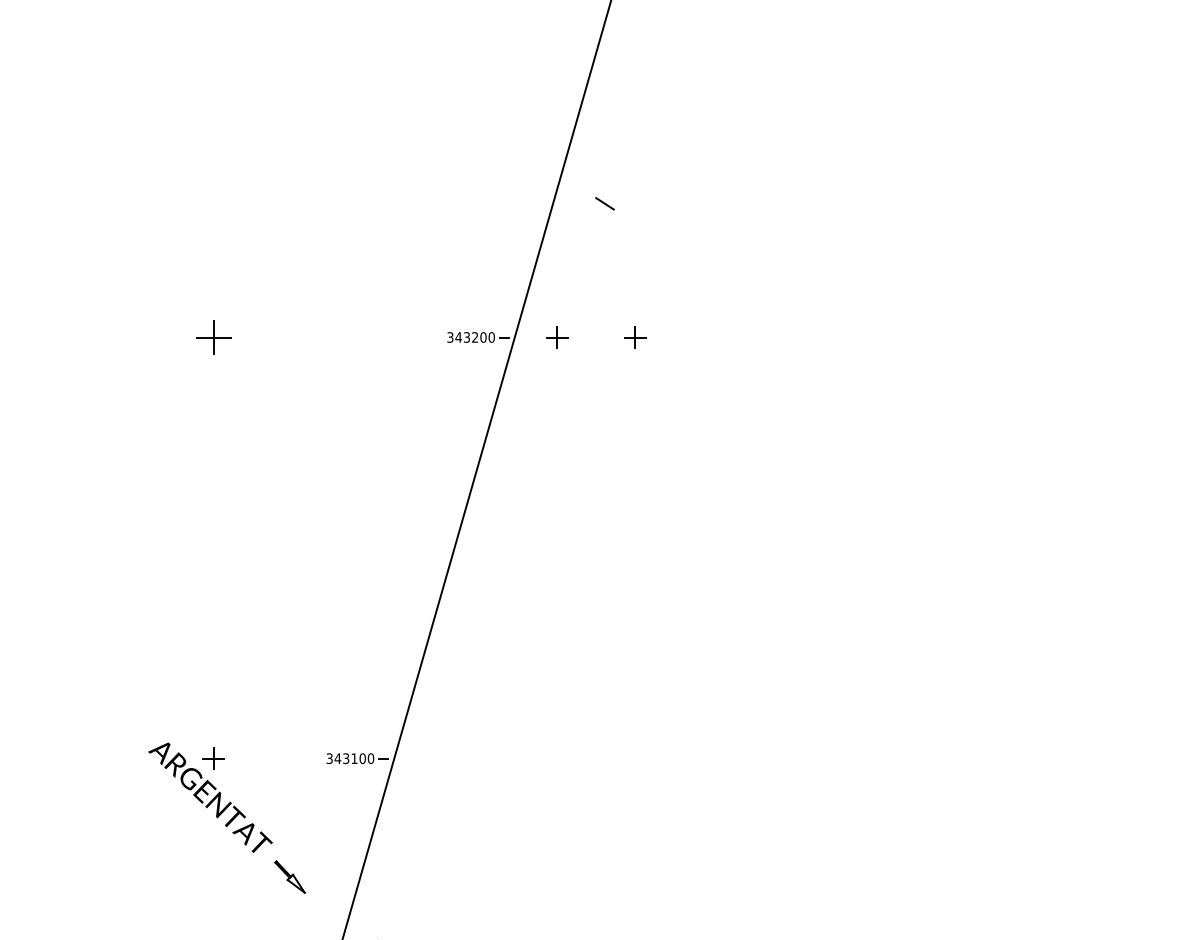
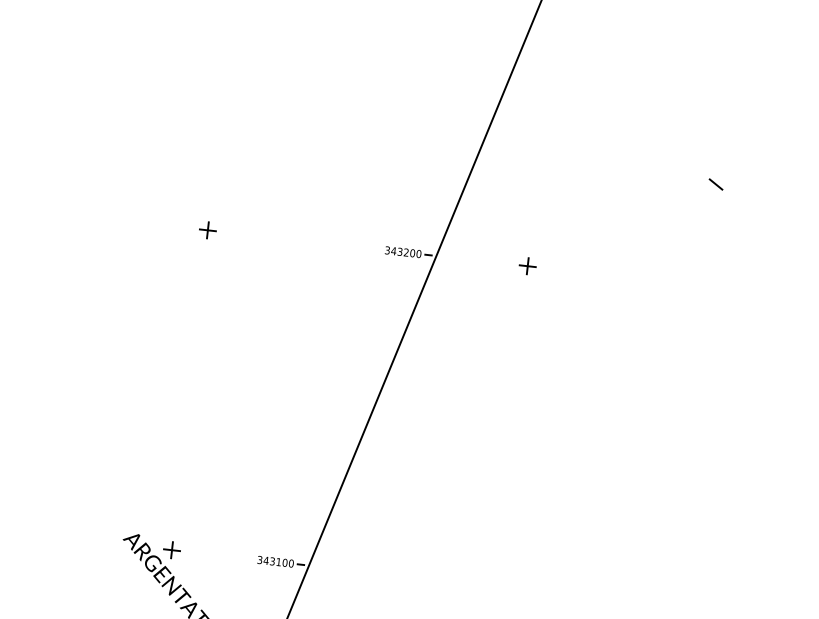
line: (604, 203) -> (715, 184), moved
part: (213, 337) -> (207, 230), size x0.62
part: (557, 337) -> (468, 259), removed

